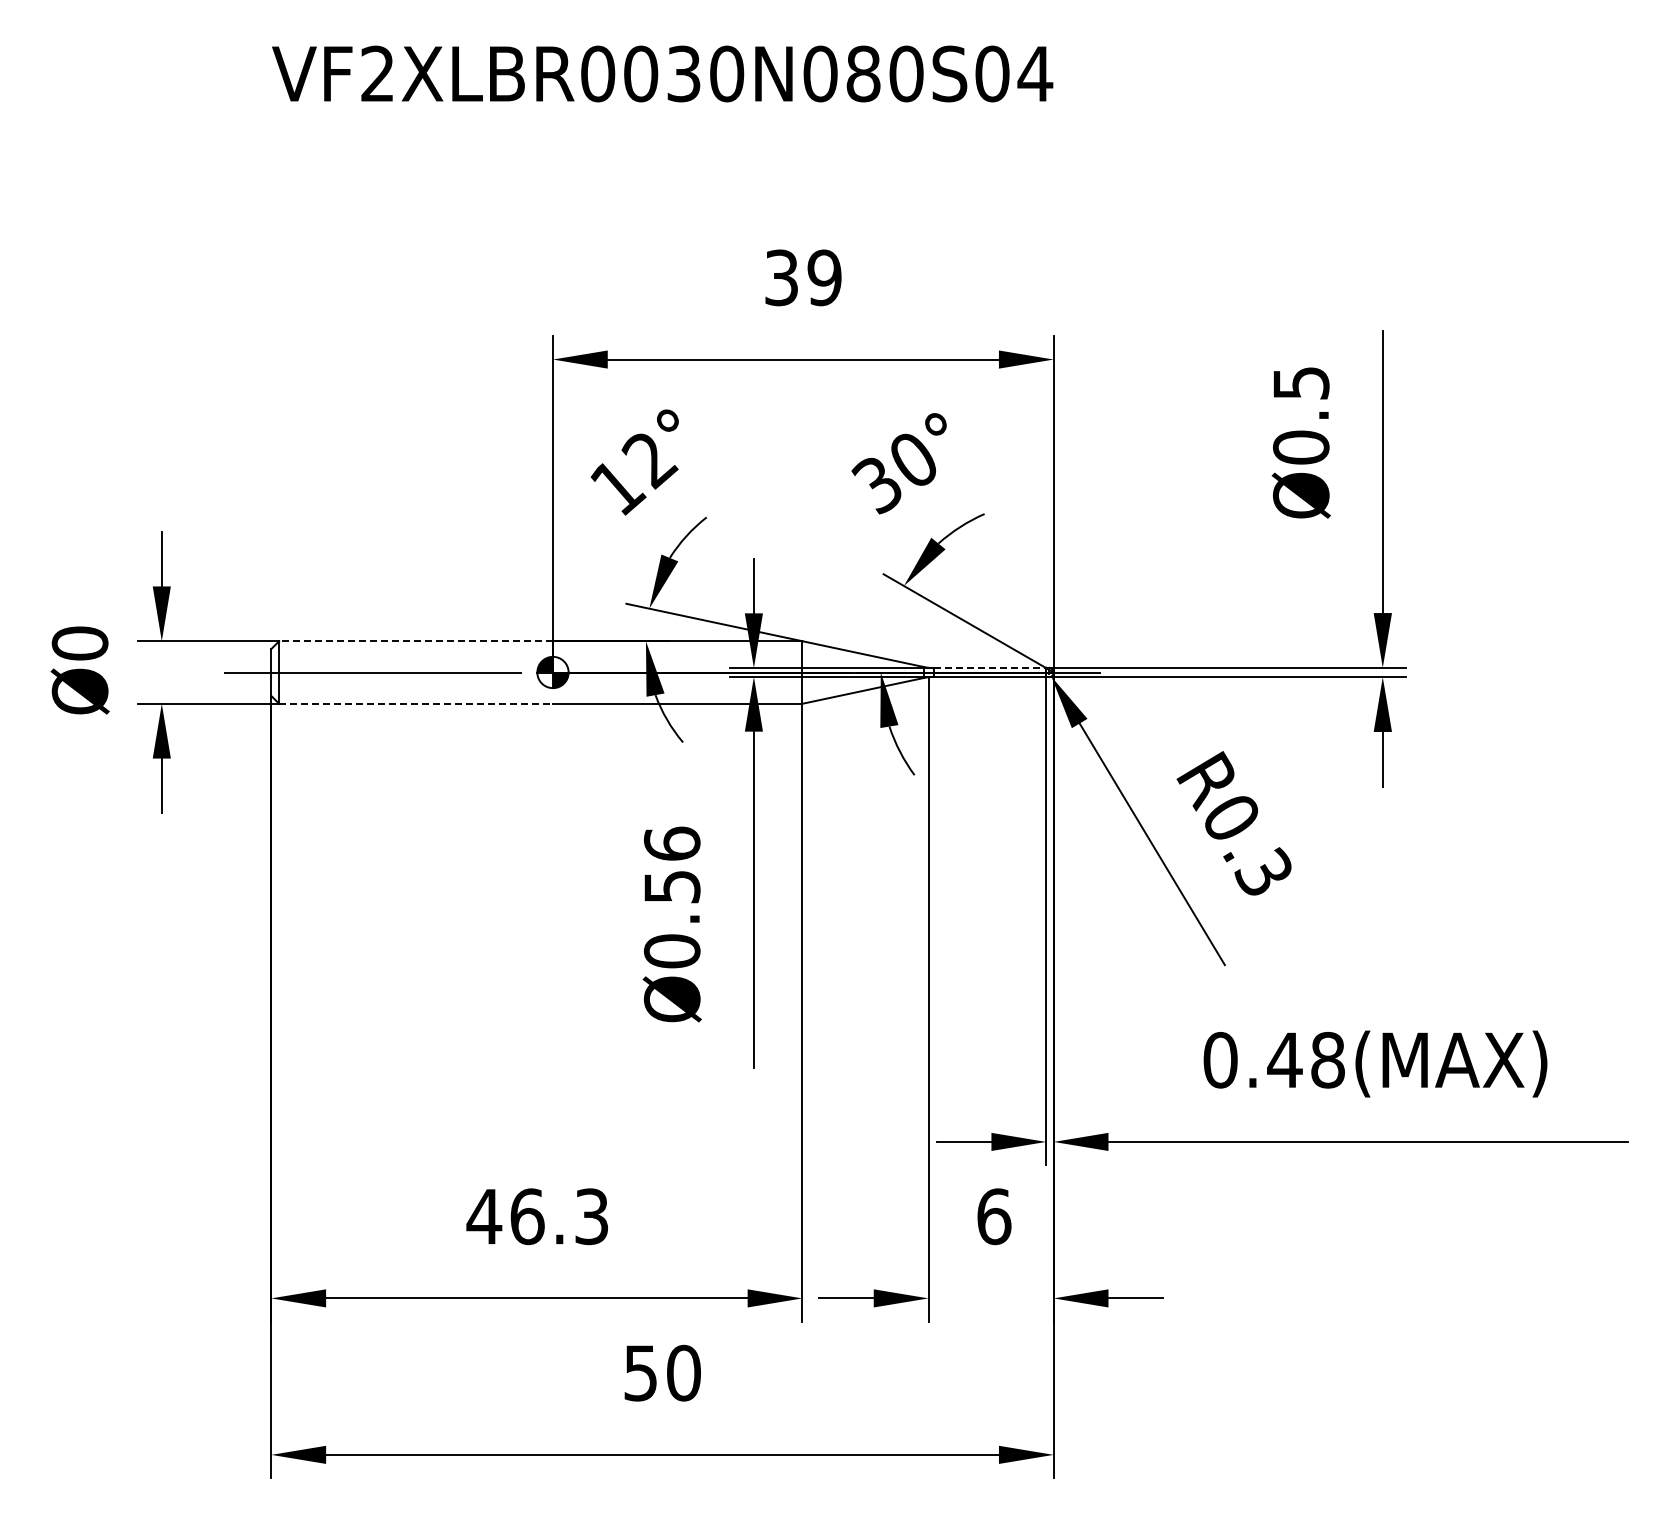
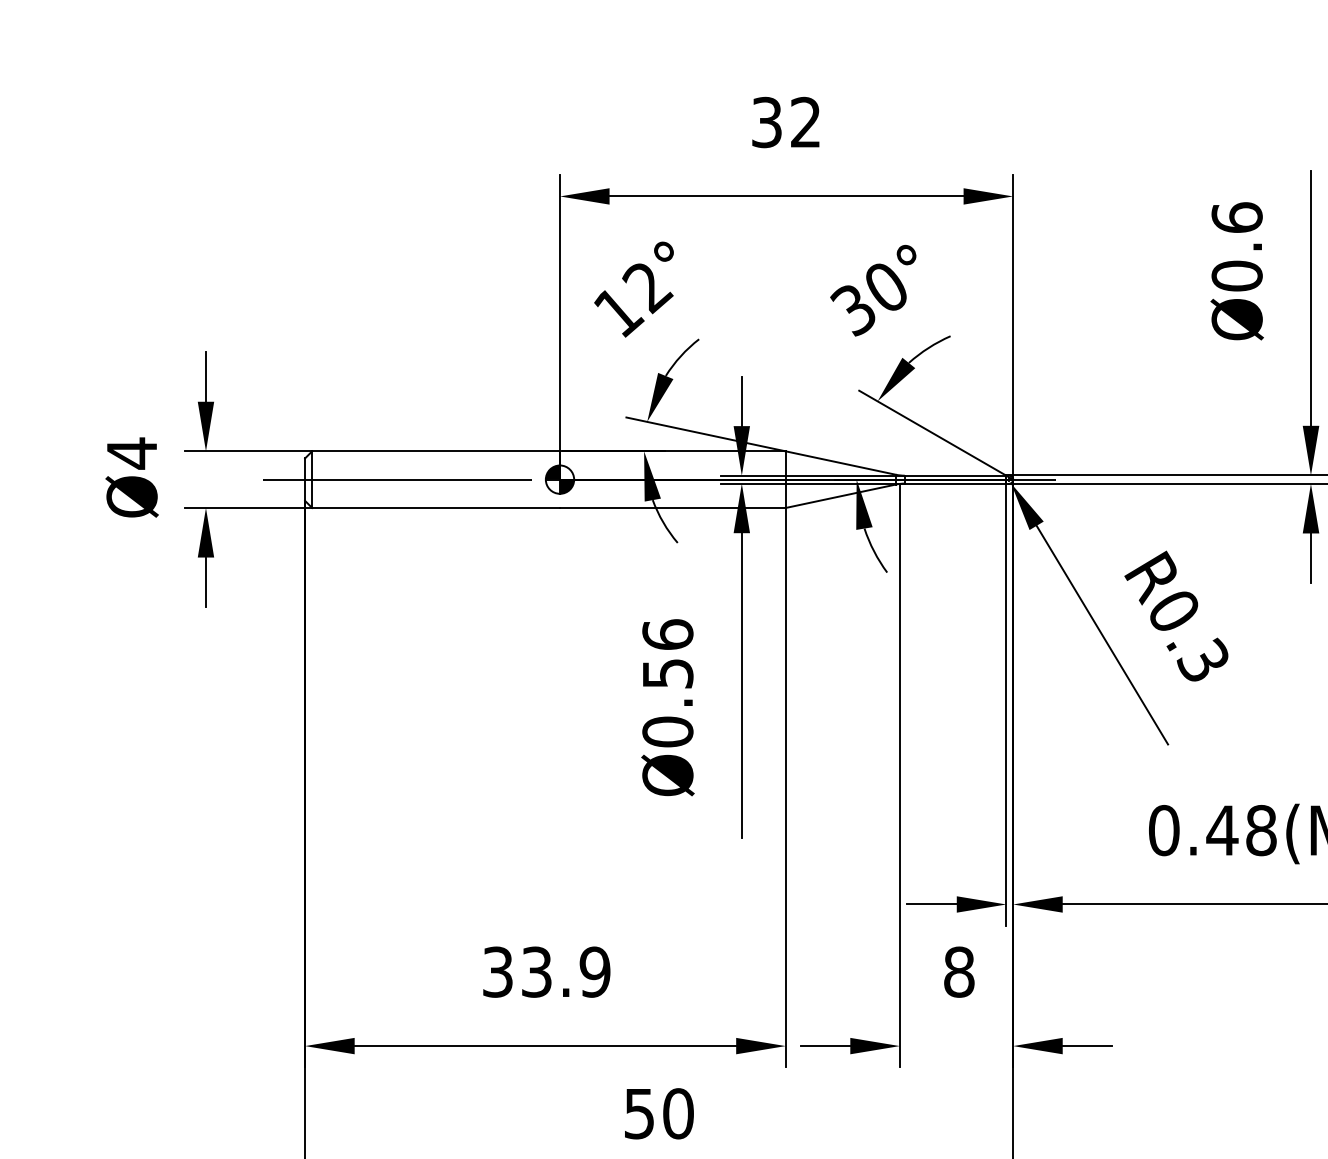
text: (824, 277) -> (805, 122), 39 -> 32
text: (1301, 382) -> (1237, 217), Ø0.5 -> Ø0.6
line: (416, 641) -> (436, 451), dashed -> solid
text: (79, 643) -> (131, 453), Ø0 -> Ø4
line: (989, 668) -> (955, 476), dashed -> solid
line: (416, 703) -> (436, 507), dashed -> solid
text: (537, 1216) -> (545, 971), 46.3 -> 33.9
text: (994, 1216) -> (959, 971), 6 -> 8

